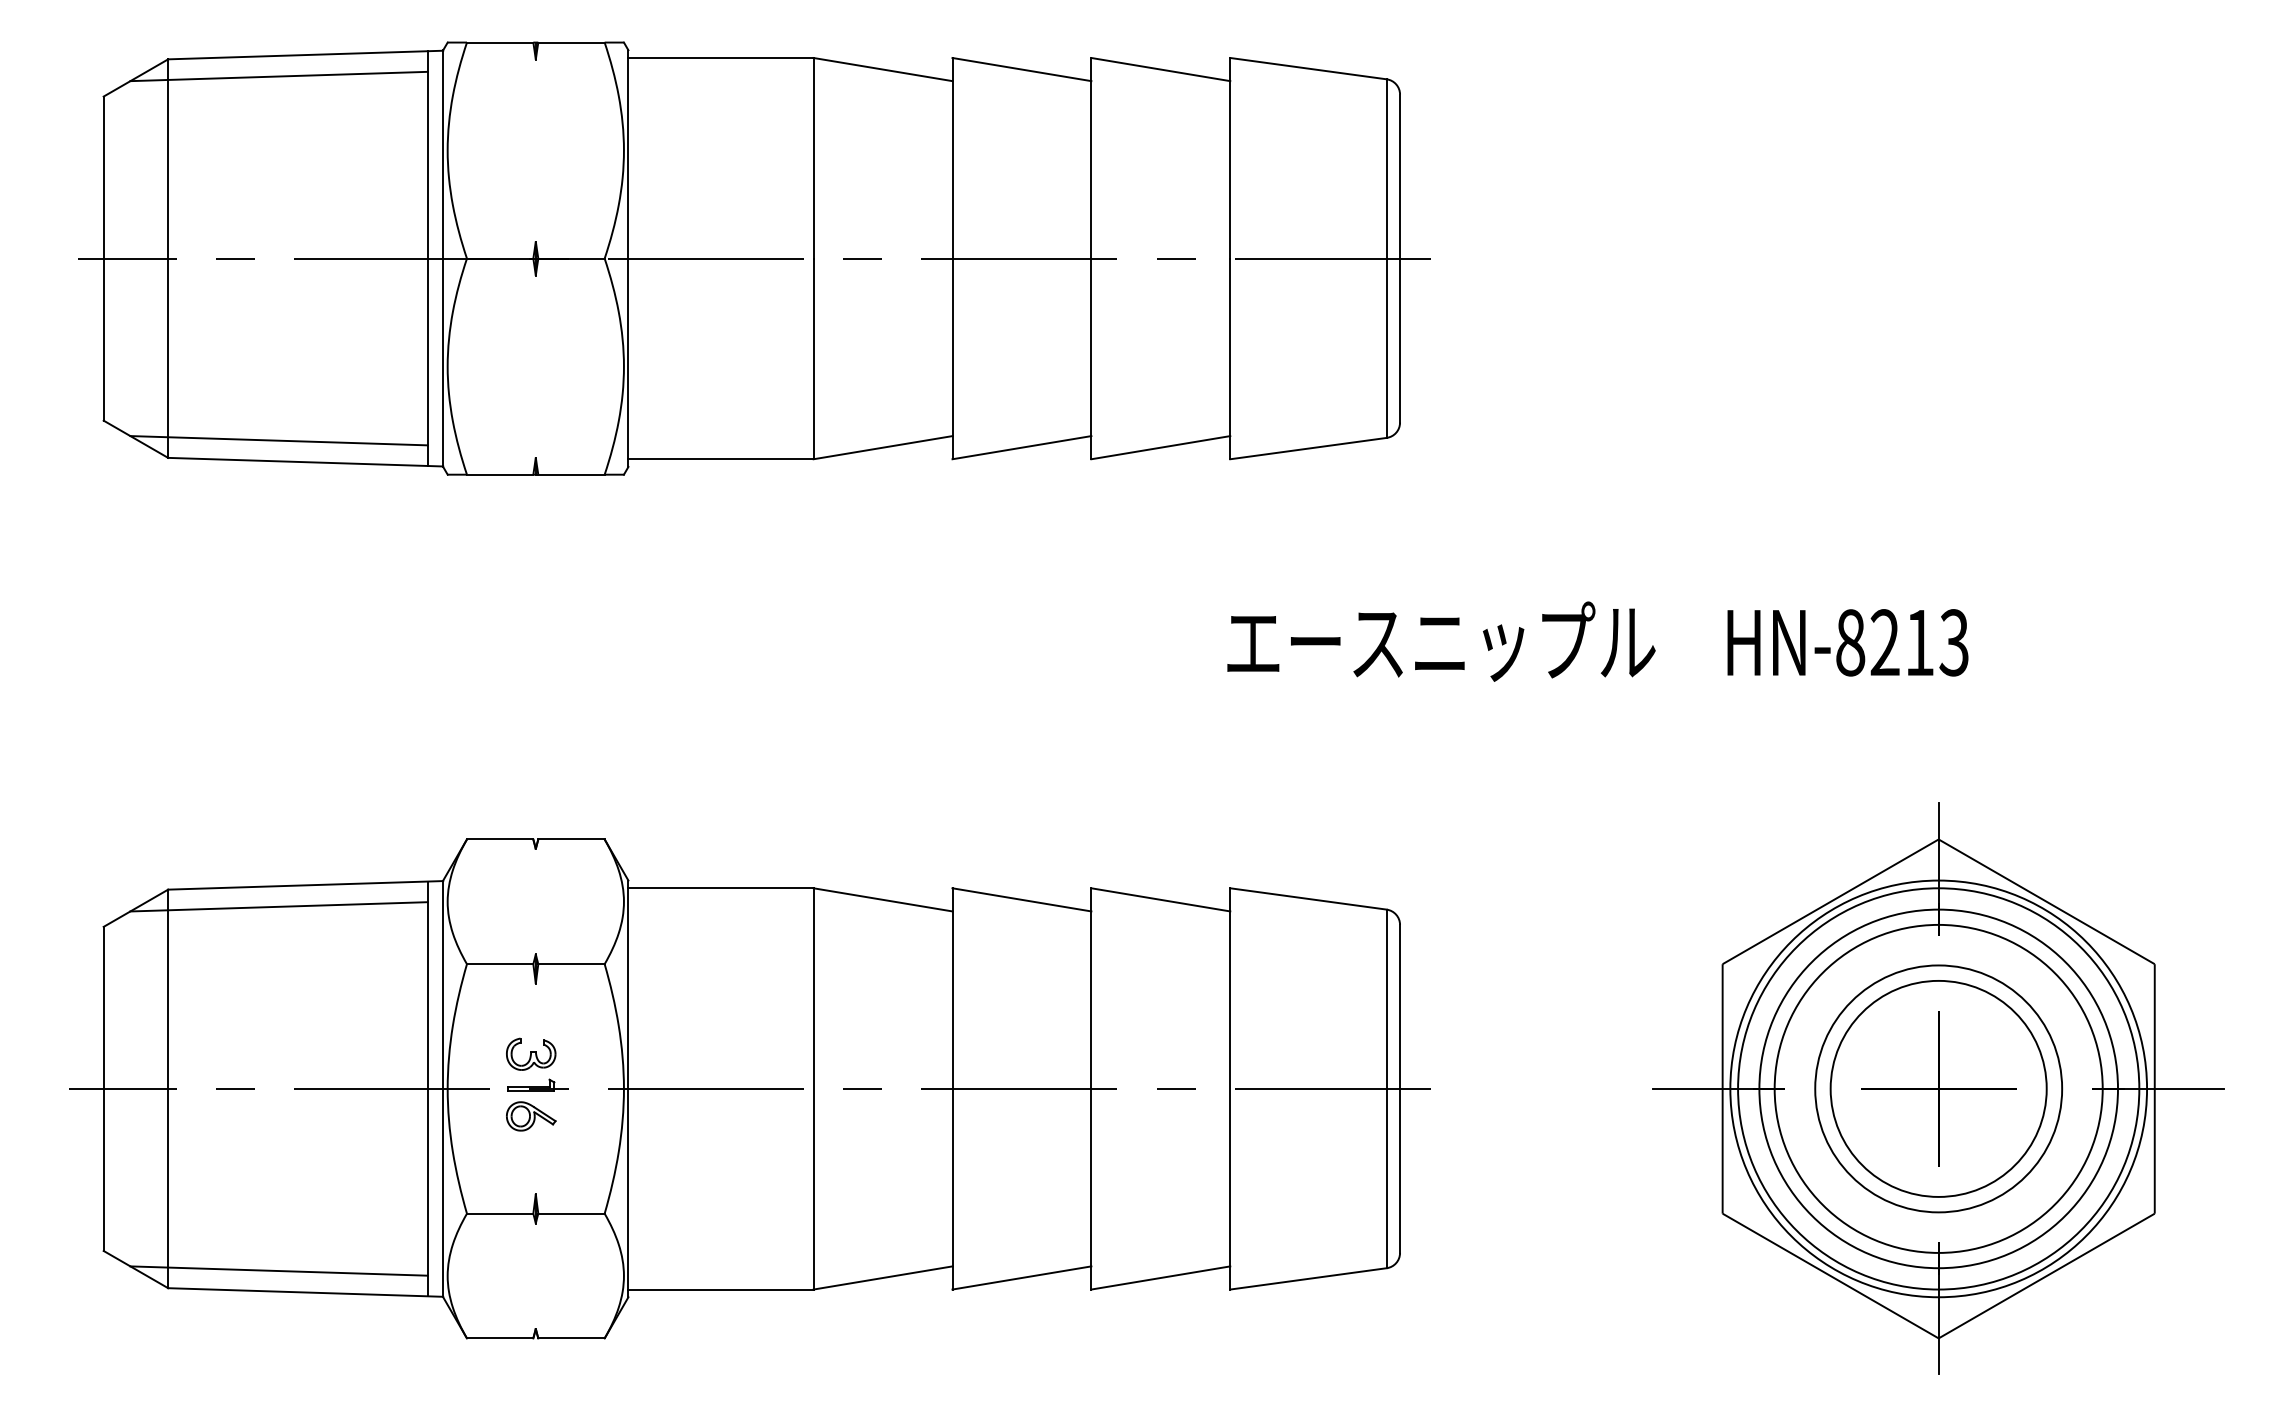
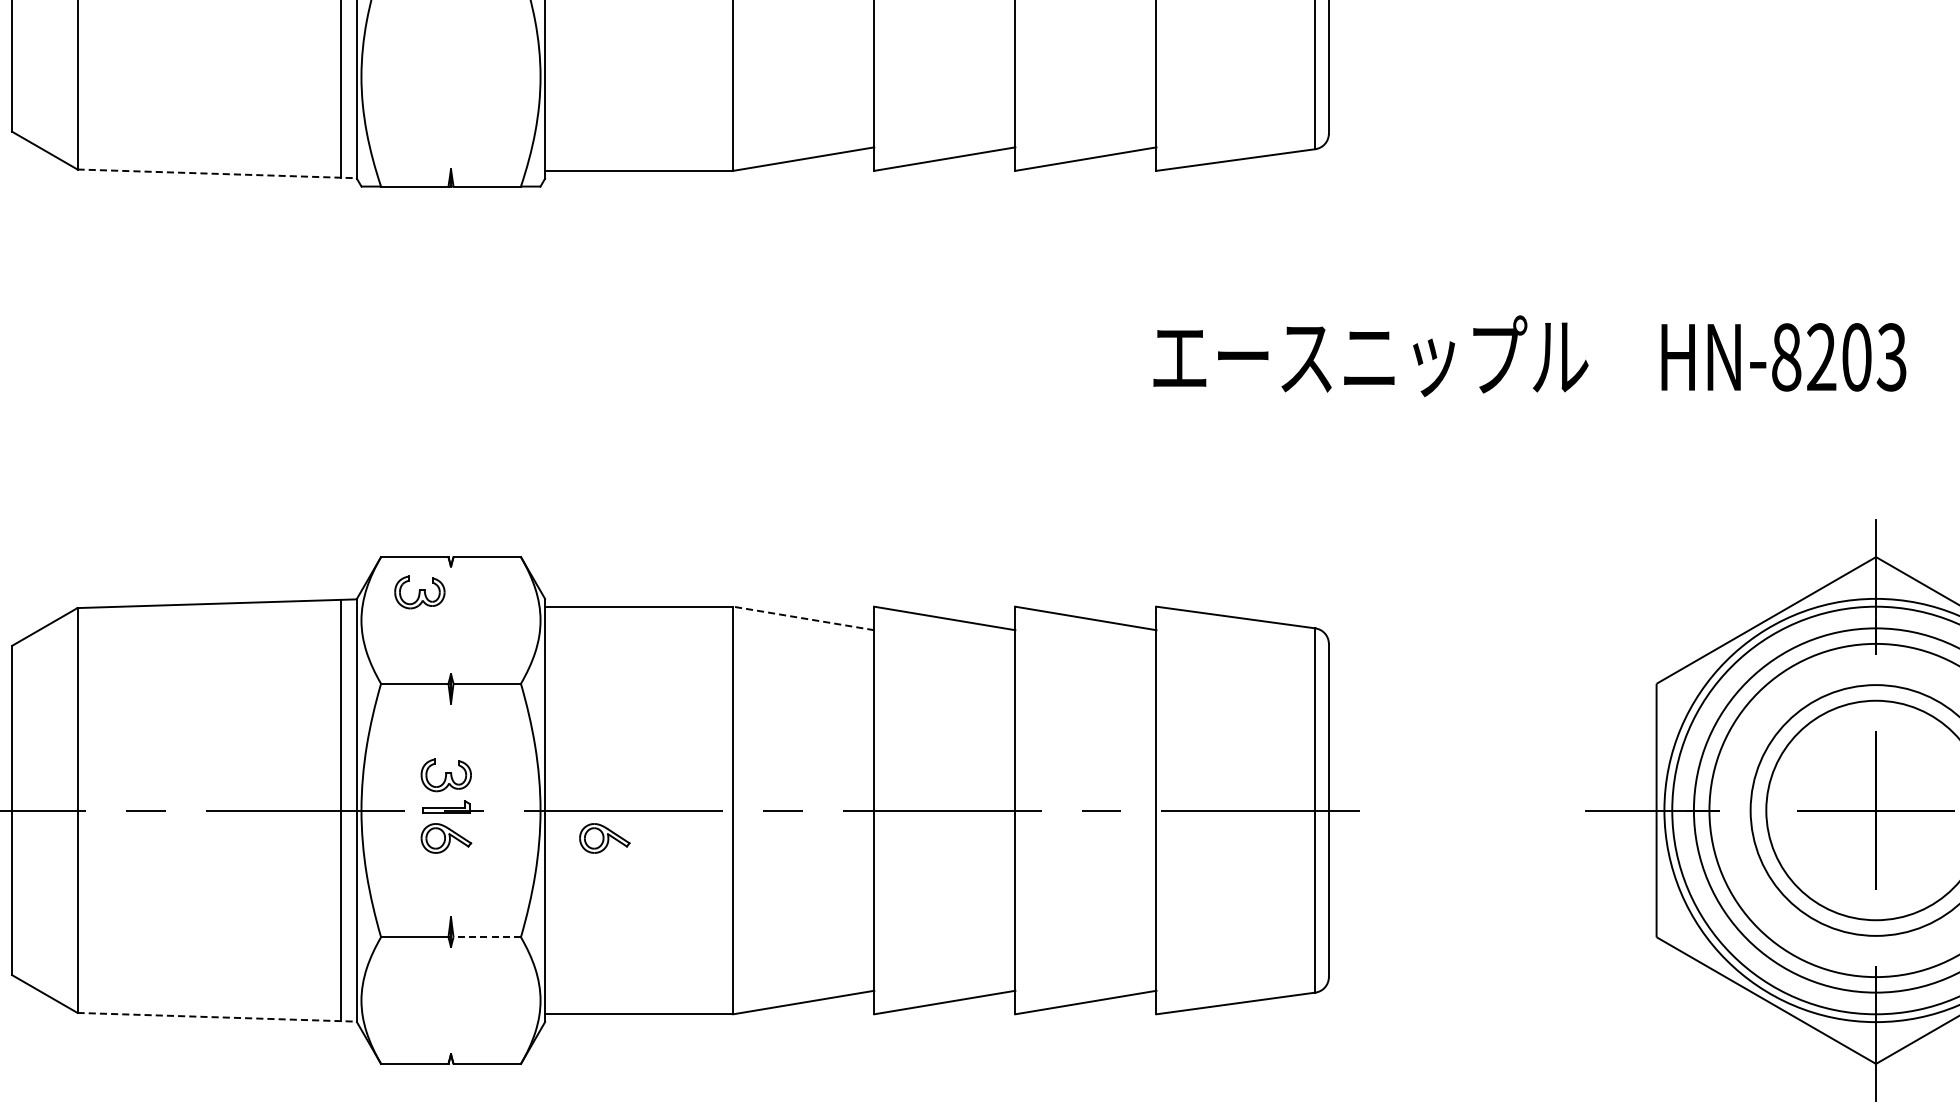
line: (278, 440) -> (189, 151), removed
line: (305, 462) -> (217, 174), solid -> dashed
text: (1919, 642) -> (1856, 357), HN-8213 -> HN-8203
part: (505, 873) -> (420, 591), added
line: (882, 899) -> (803, 618), solid -> dashed
line: (278, 906) -> (189, 625), removed
part: (687, 1116) -> (605, 838), added
line: (571, 1213) -> (487, 937), solid -> dashed
line: (278, 1270) -> (189, 994), removed
line: (305, 1292) -> (217, 1017), solid -> dashed

